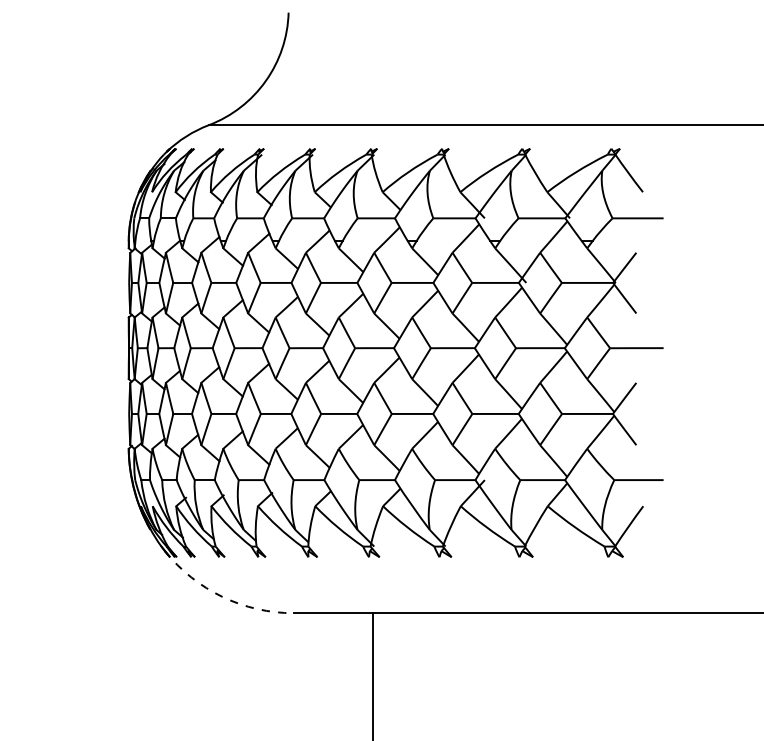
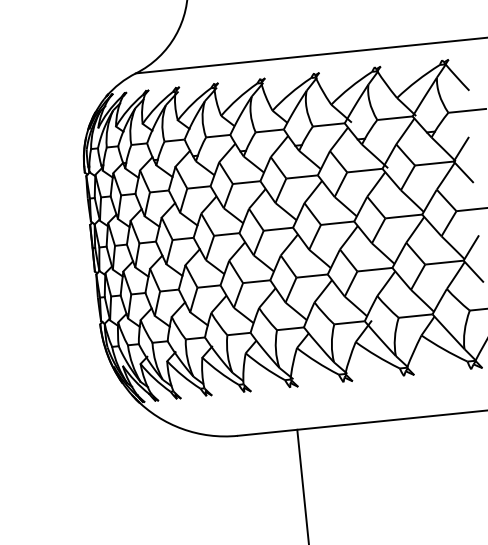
arc: (222, 596) -> (182, 428), dashed -> solid

